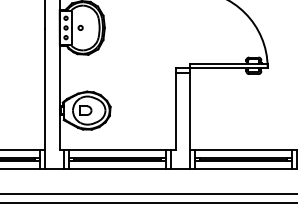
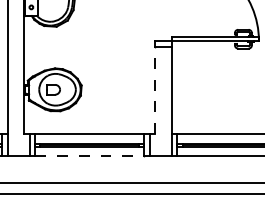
line: (175, 111) -> (154, 90), solid -> dashed
line: (118, 169) -> (90, 156), solid -> dashed

